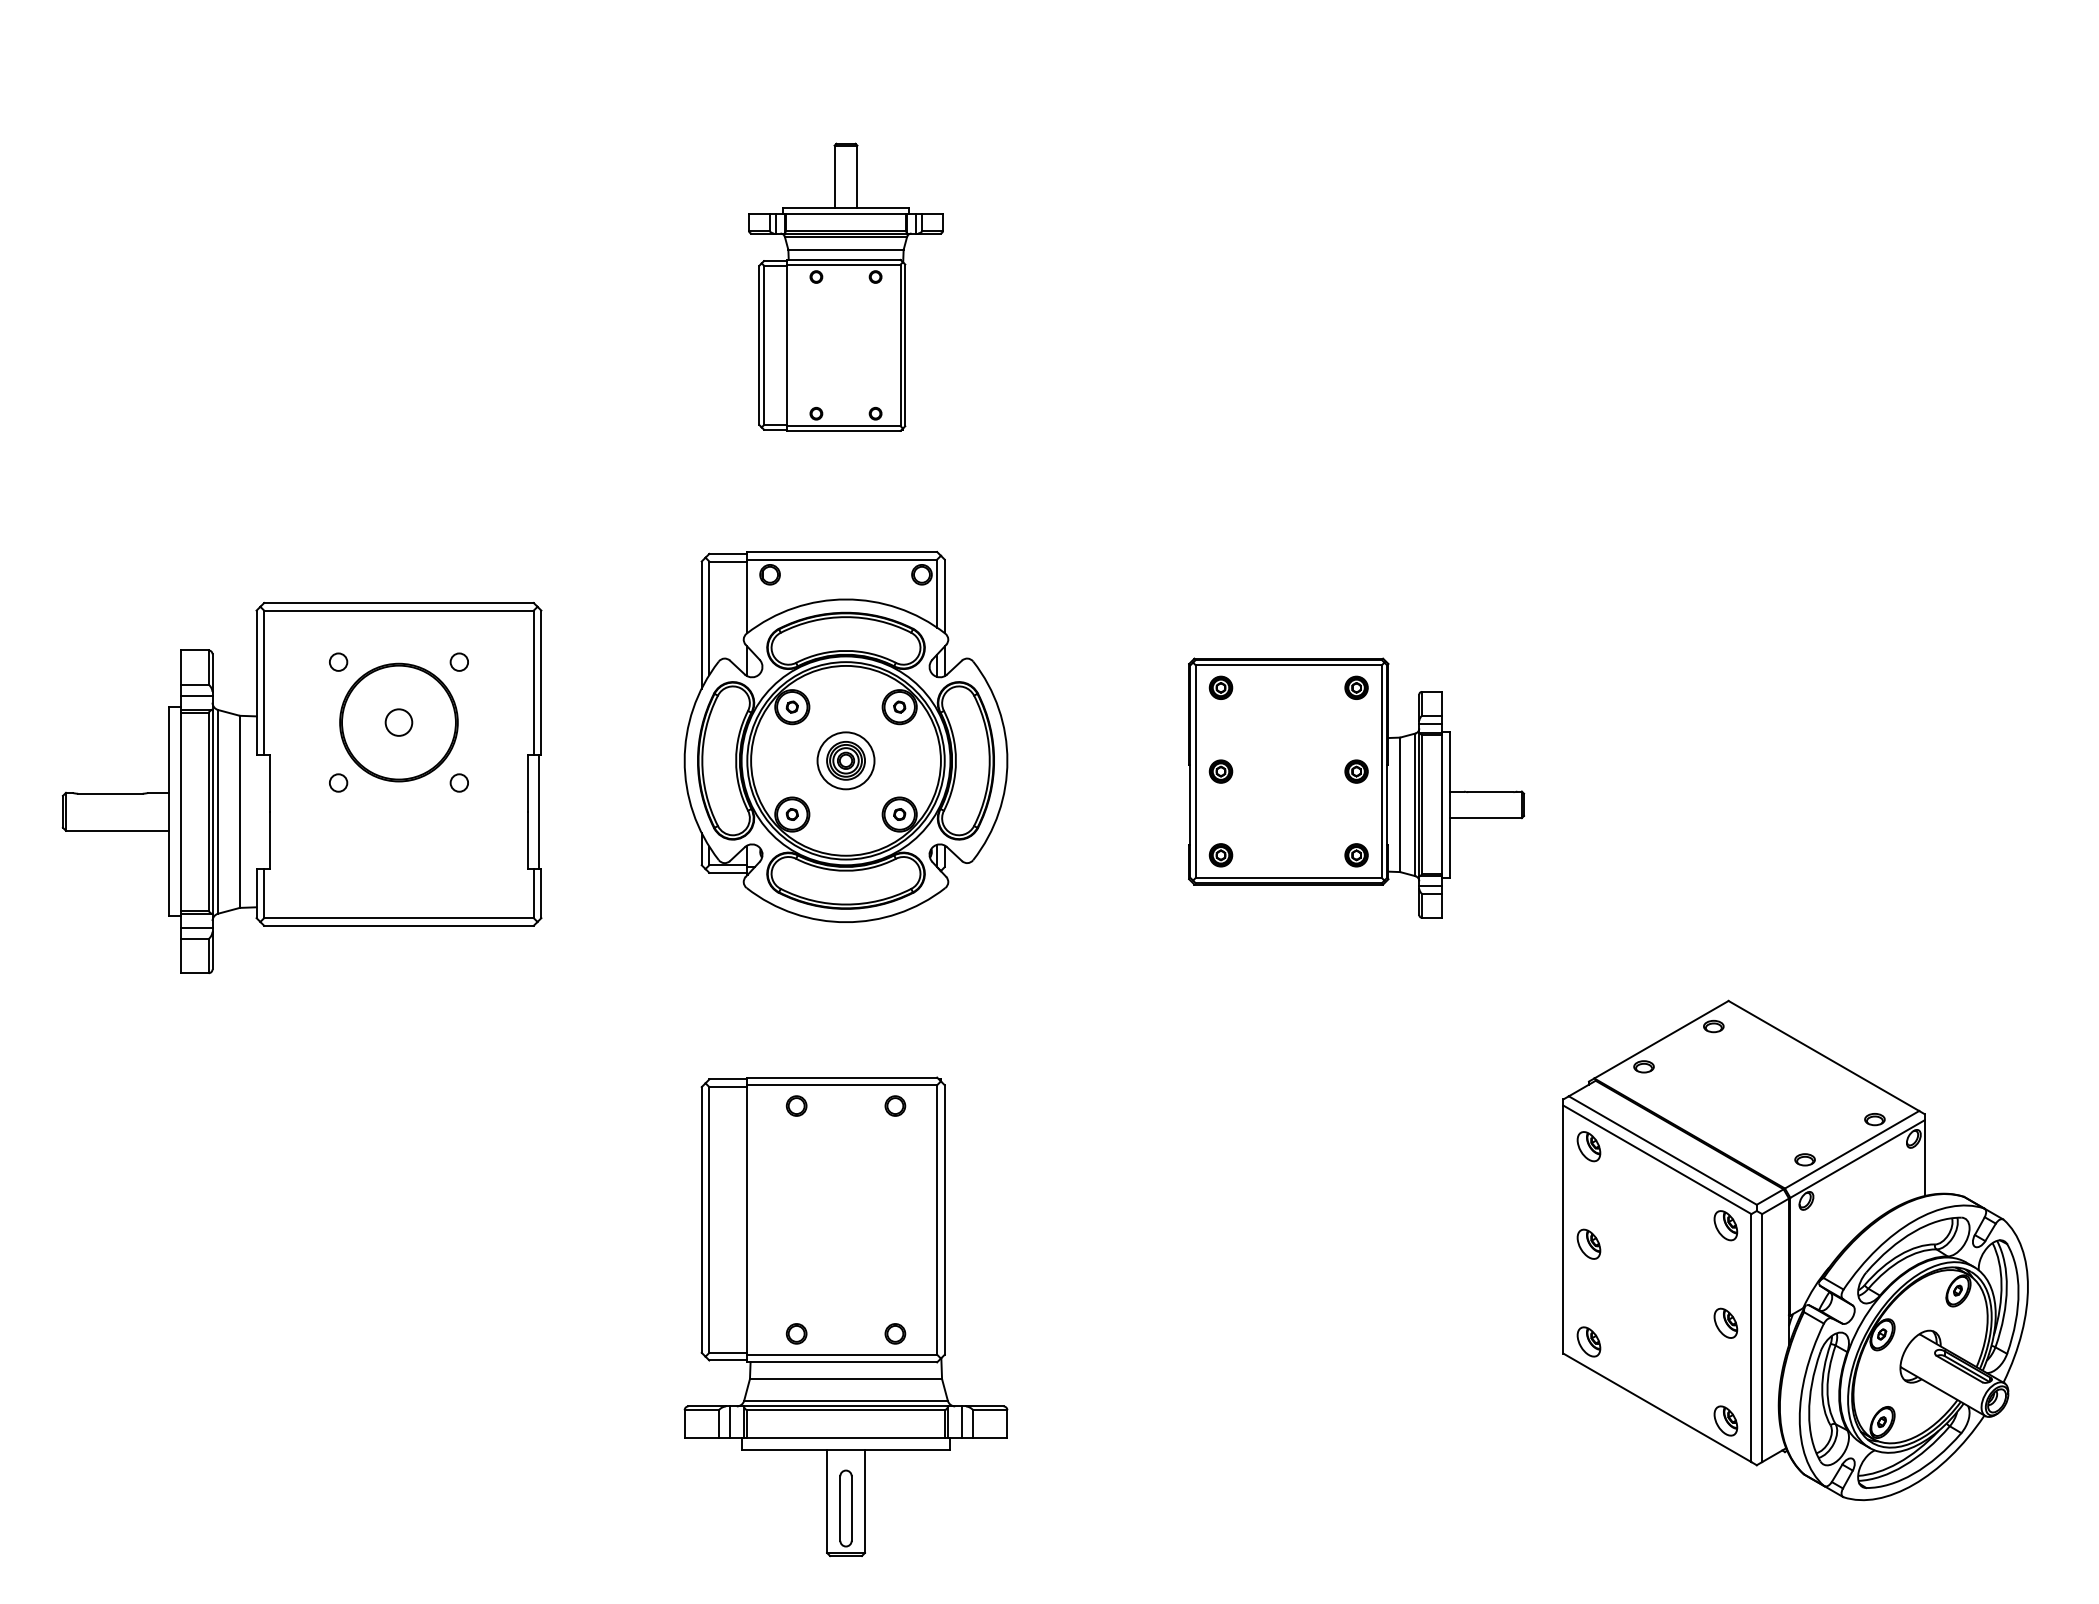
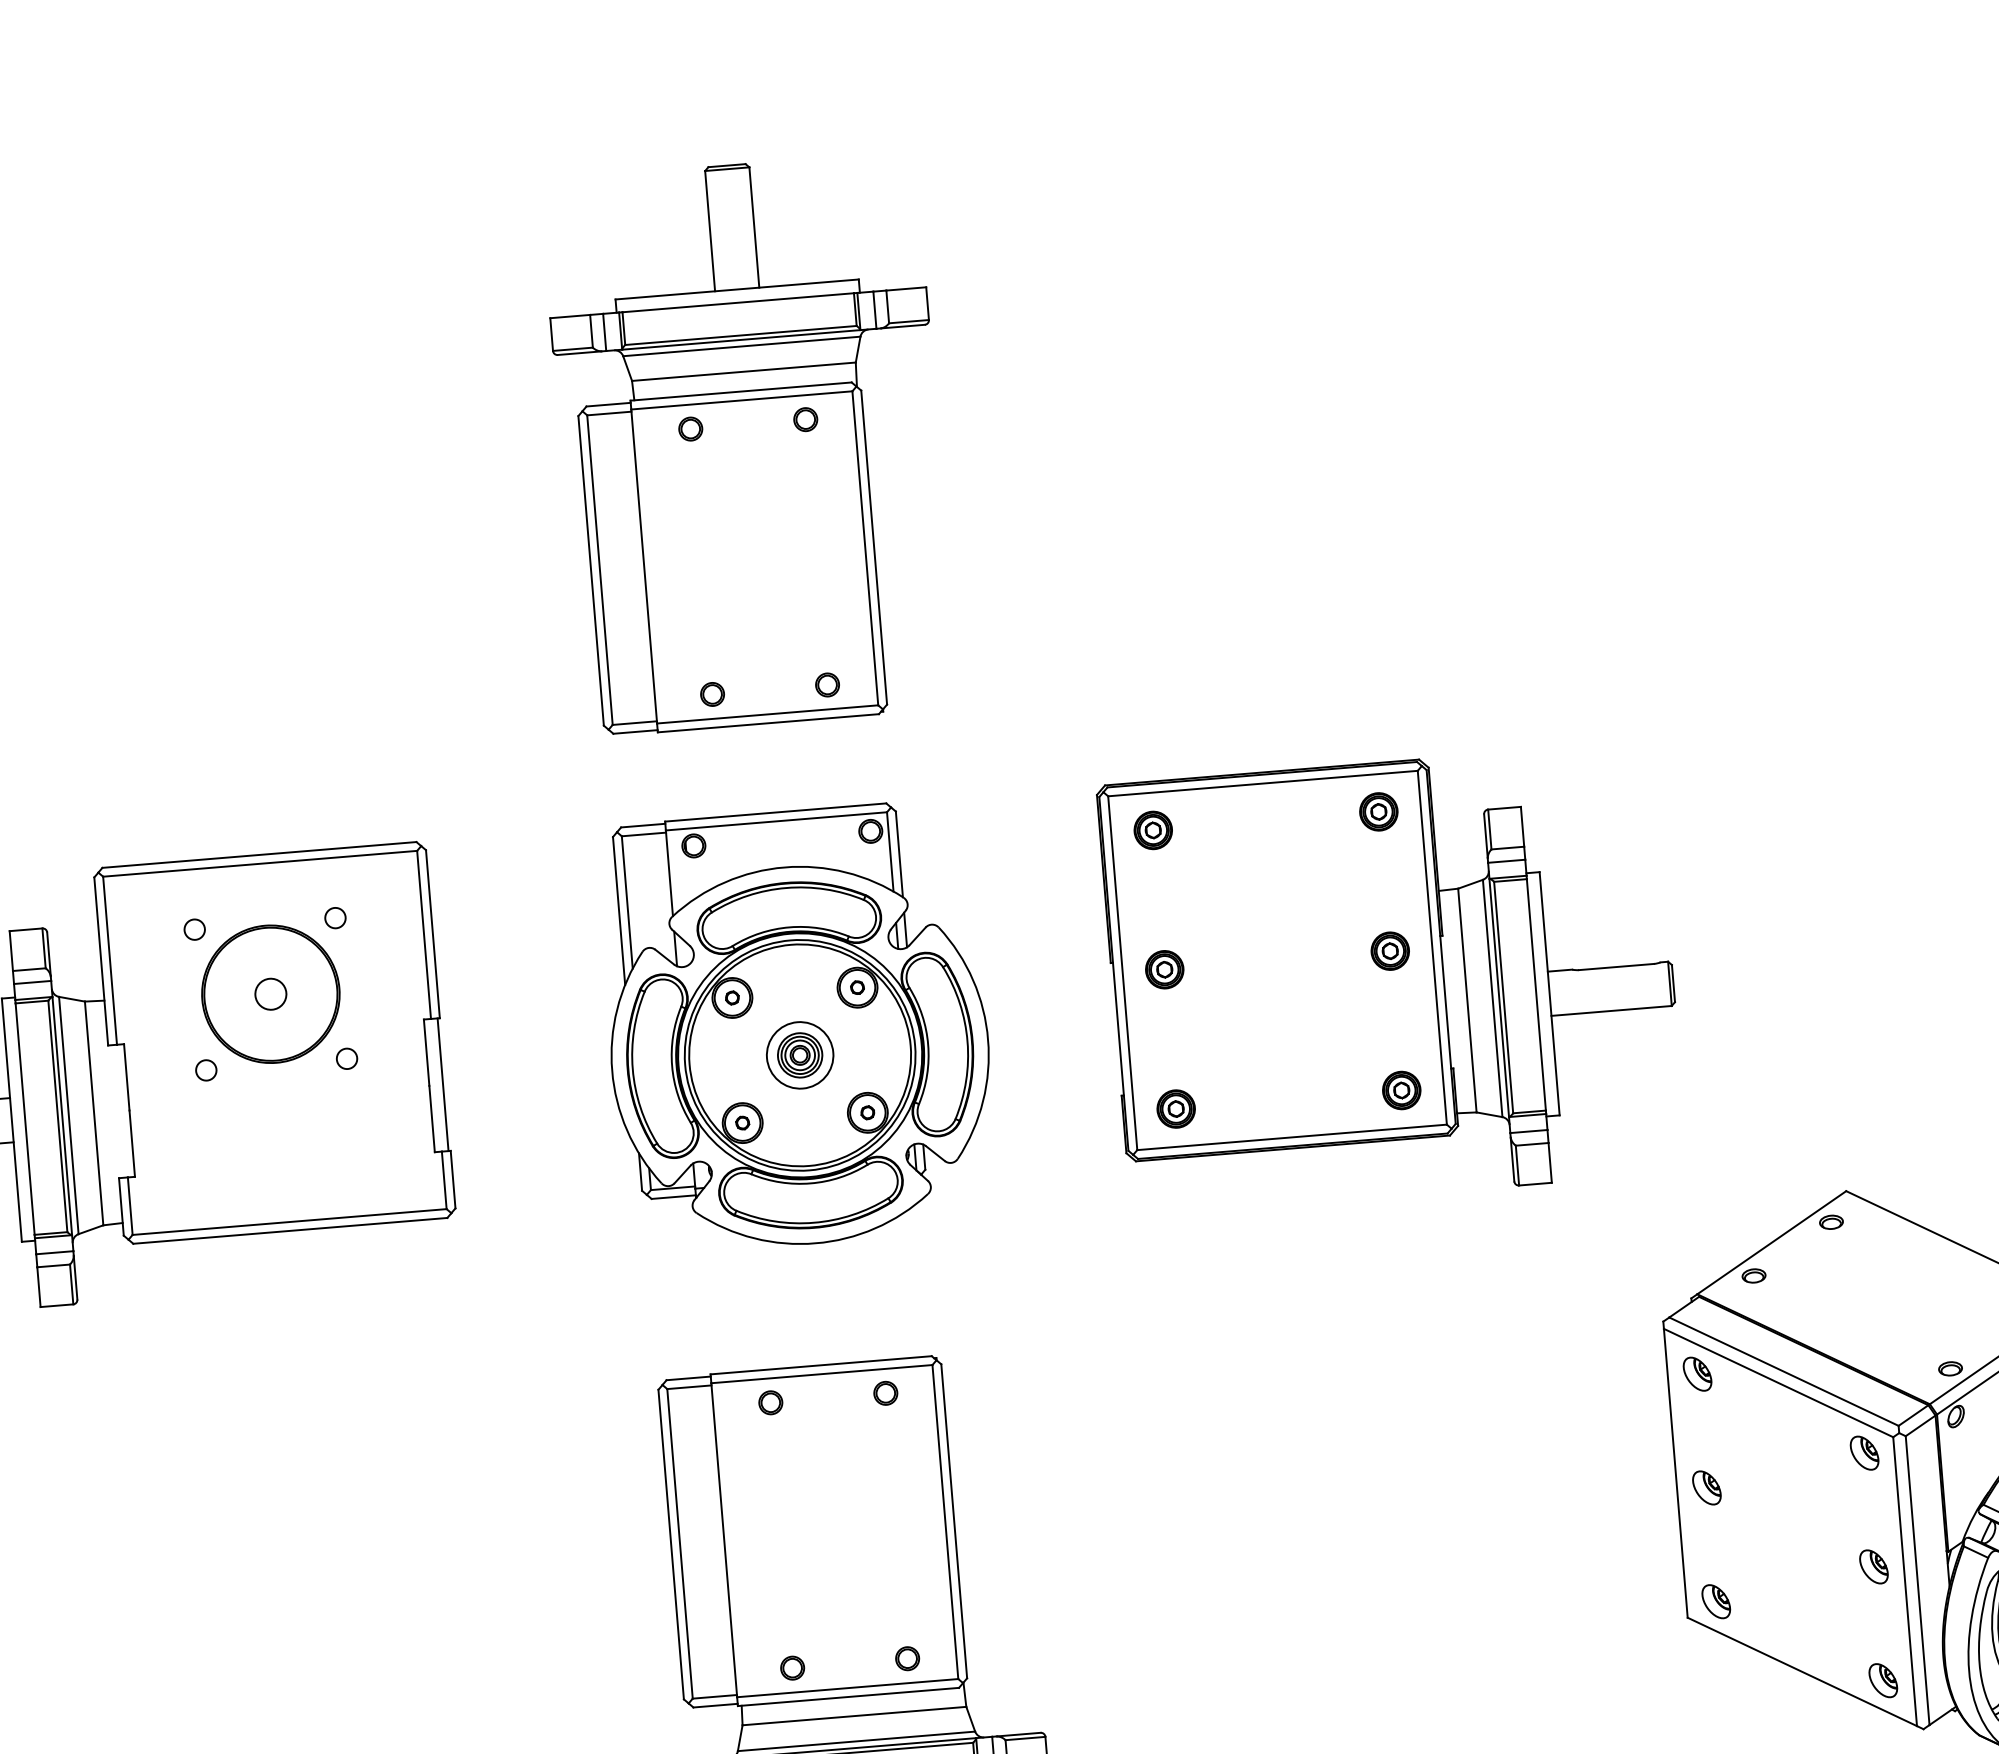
part: (845, 287) -> (749, 444), size x1.67
part: (845, 736) -> (797, 1027), moved
part: (1356, 788) -> (1392, 979), size x1.43

